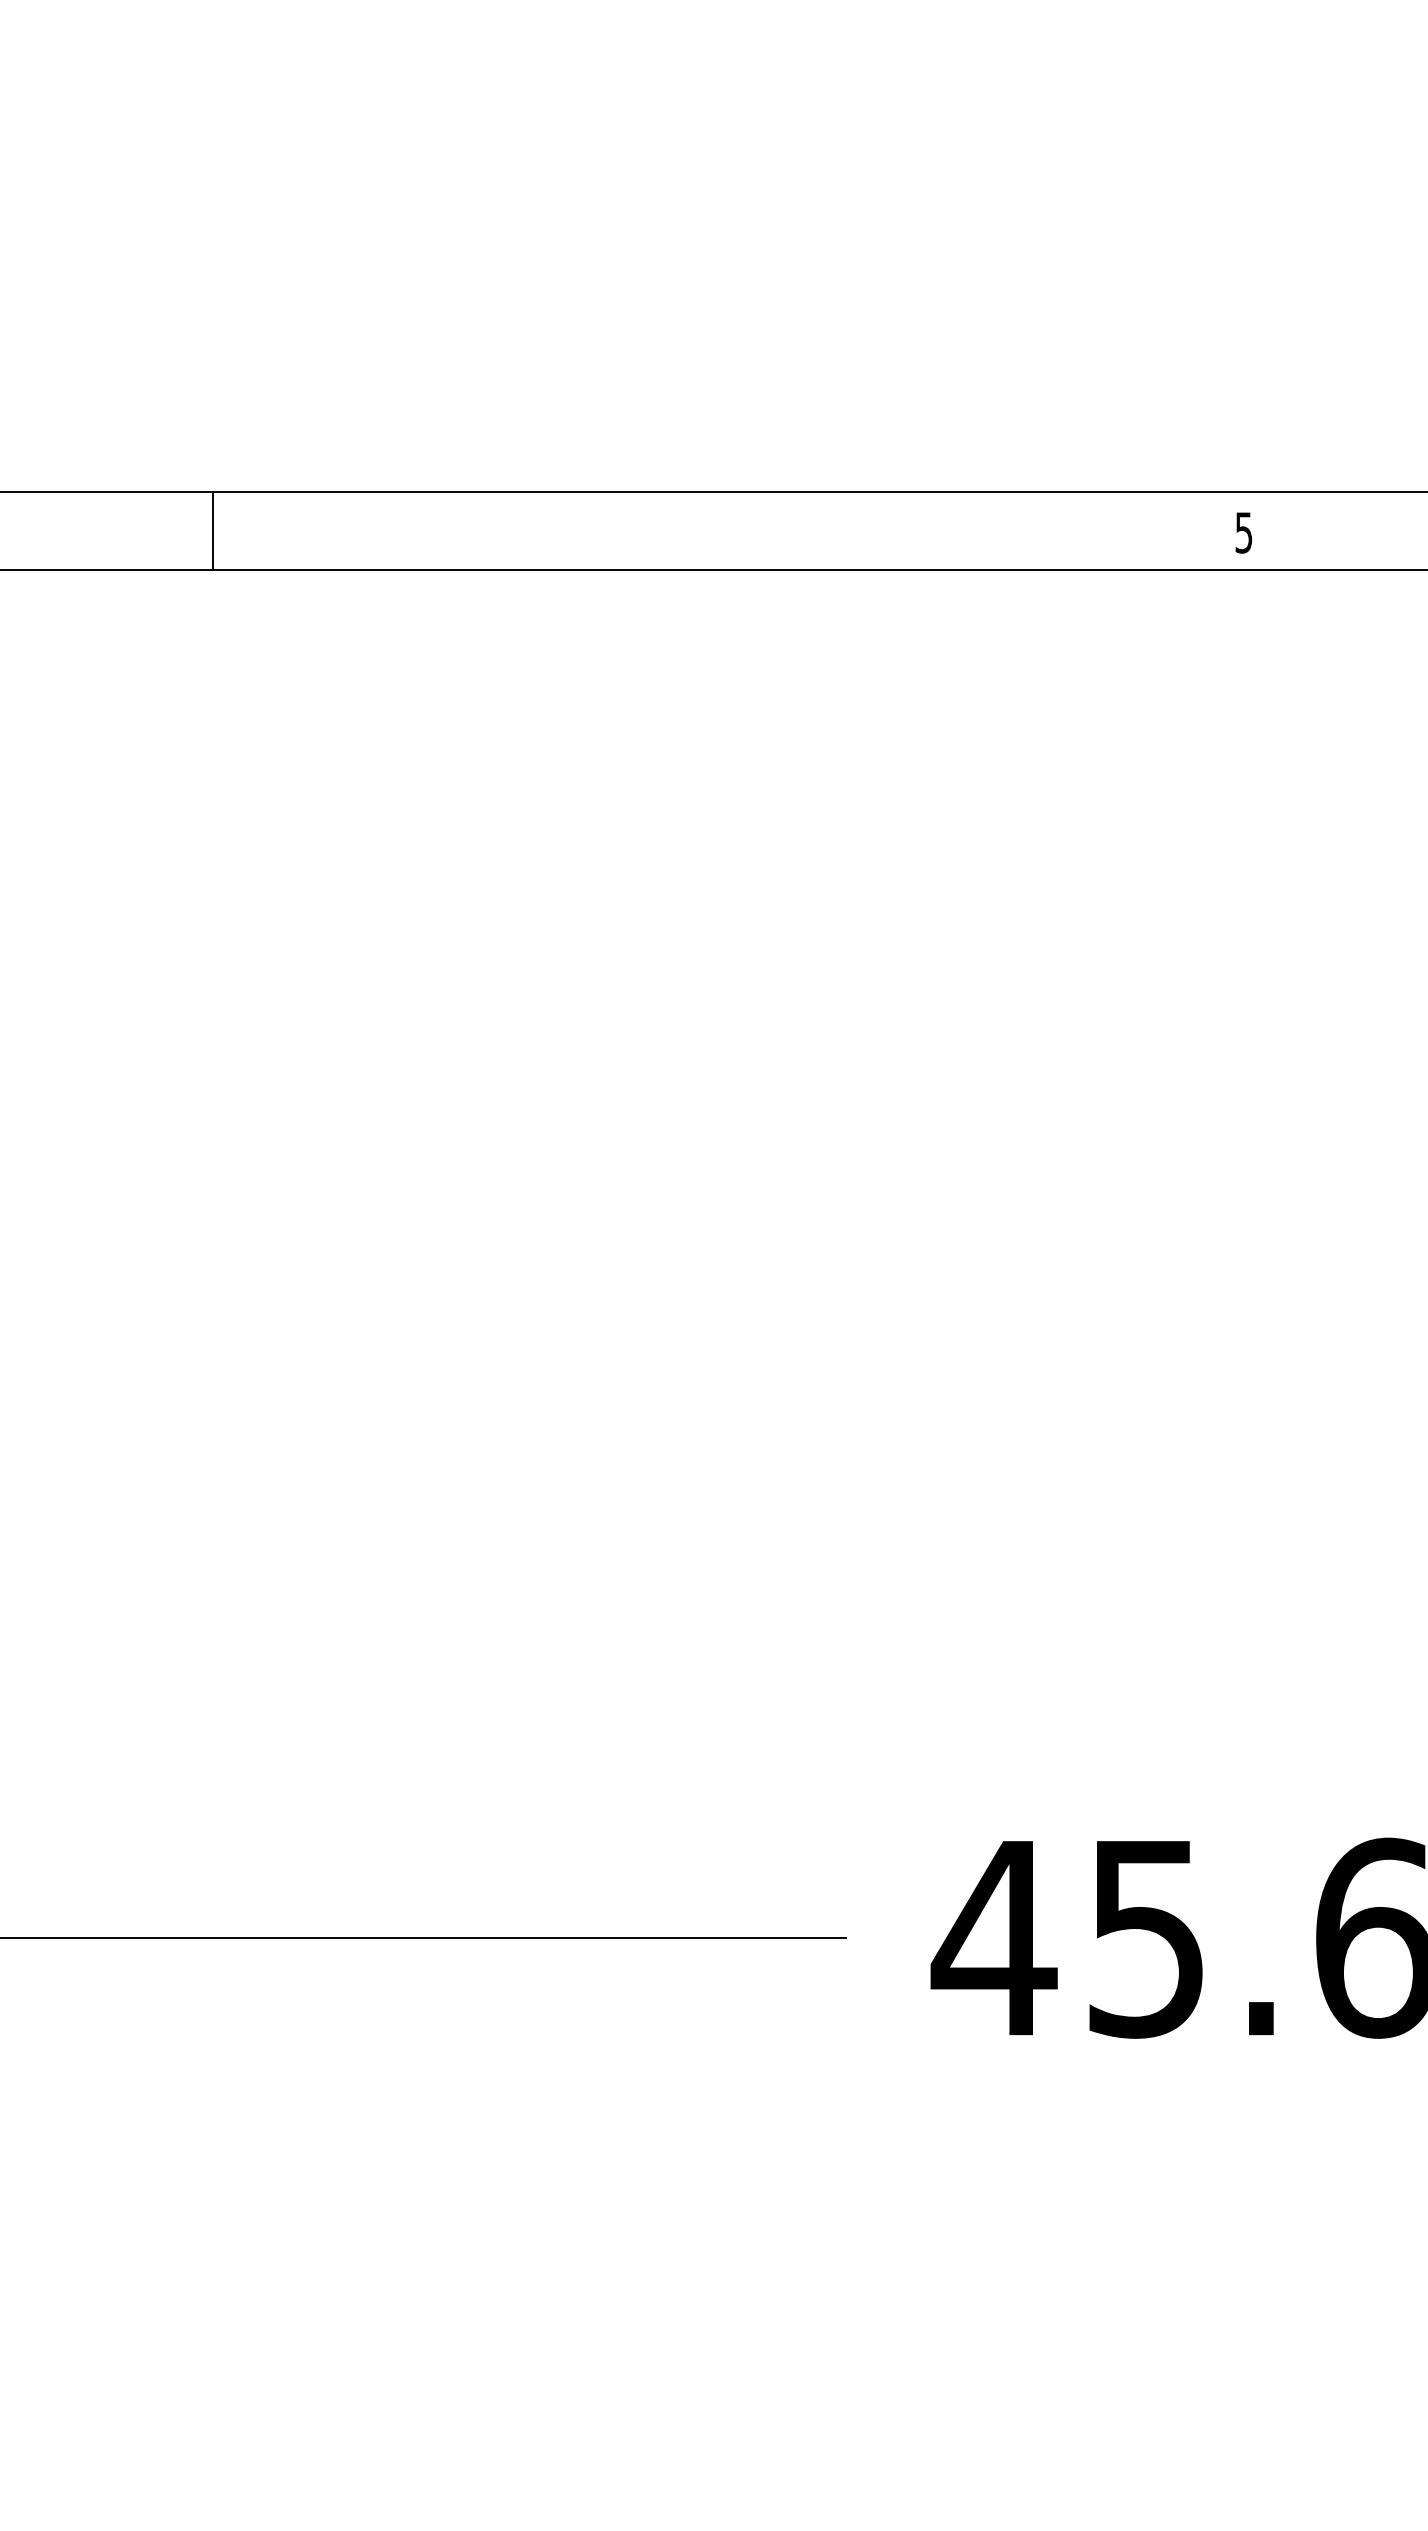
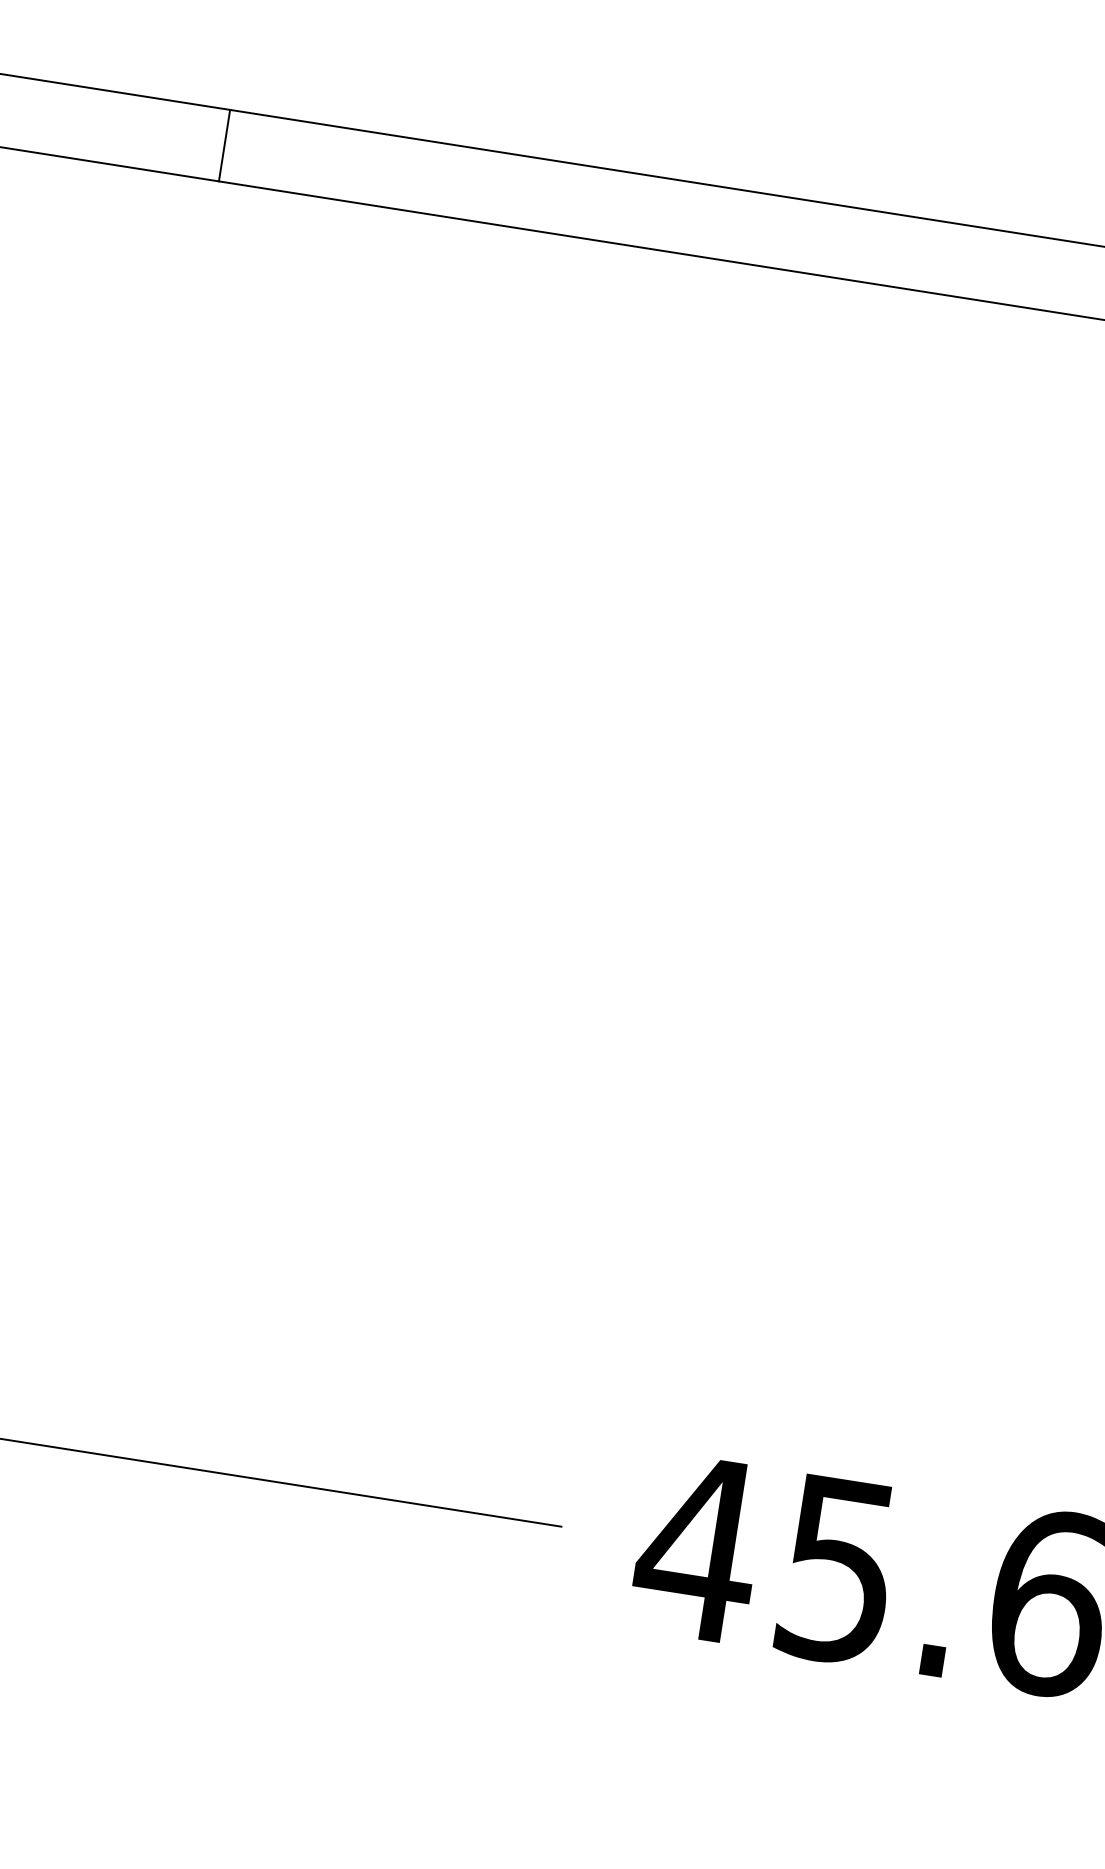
line: (212, 530) -> (224, 145), moved

